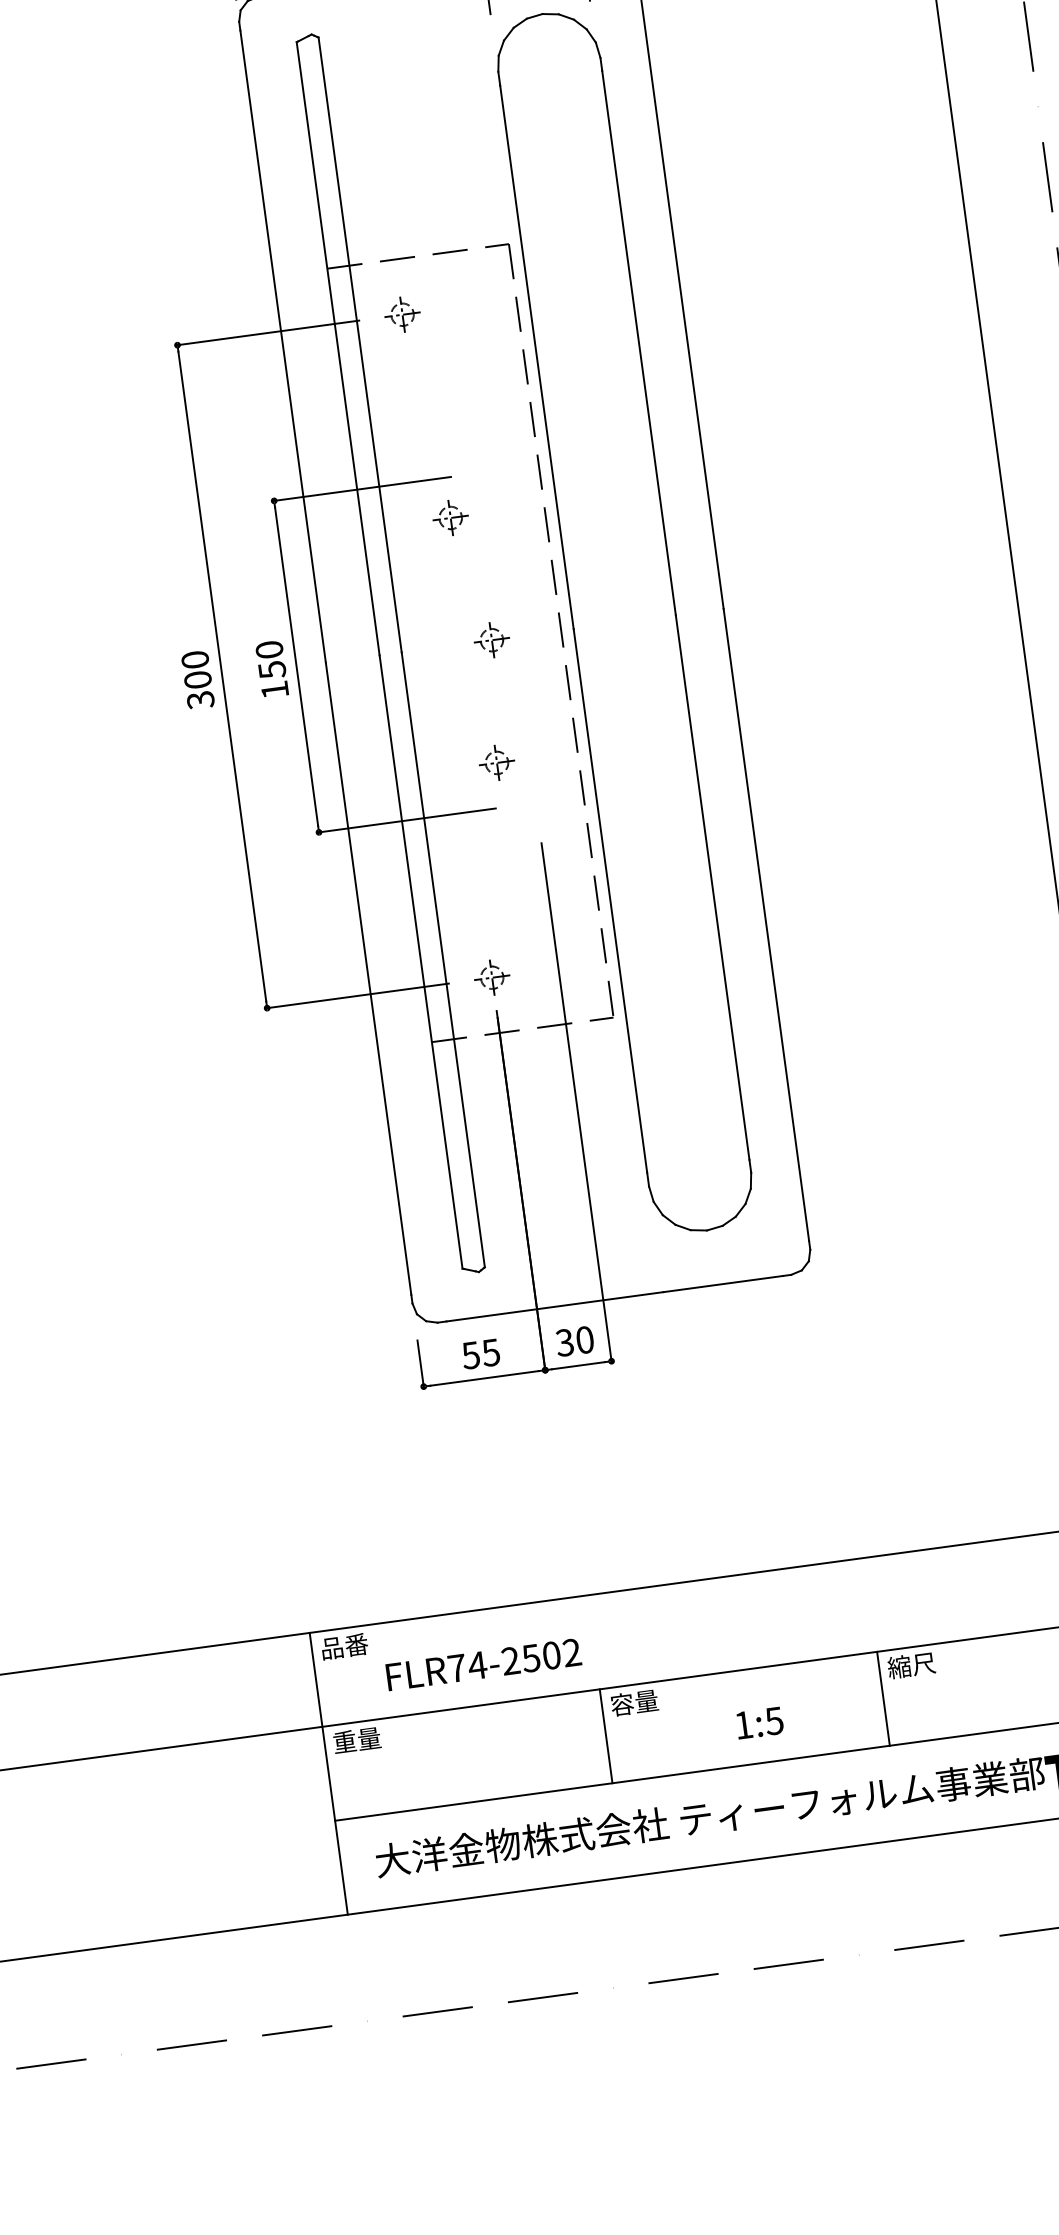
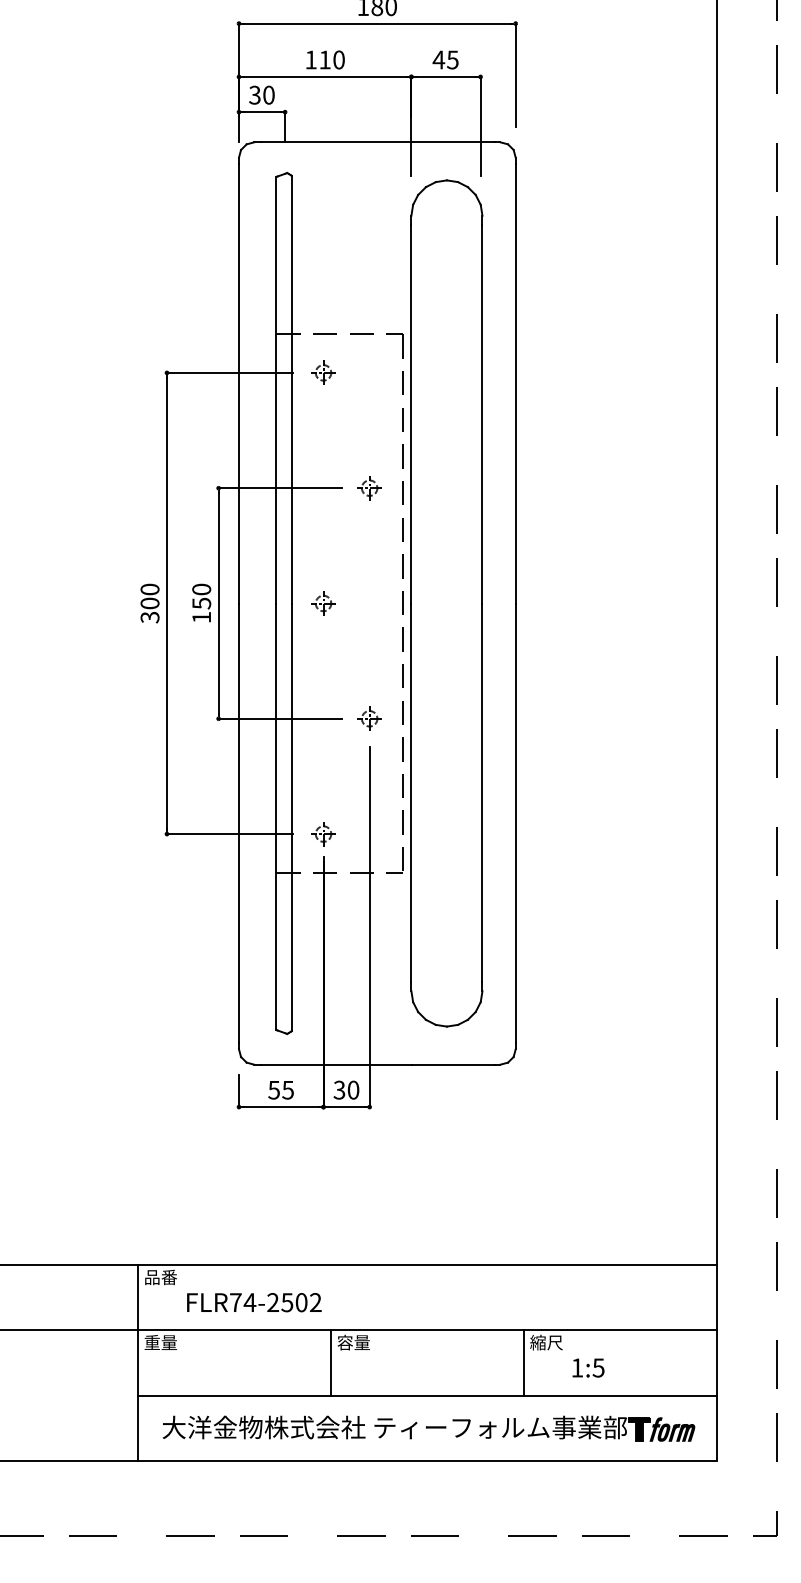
part: (450, 518) -> (369, 488), moved
part: (491, 640) -> (323, 603), moved
part: (496, 762) -> (369, 718), moved
text: (759, 1722) -> (588, 1367), moved

